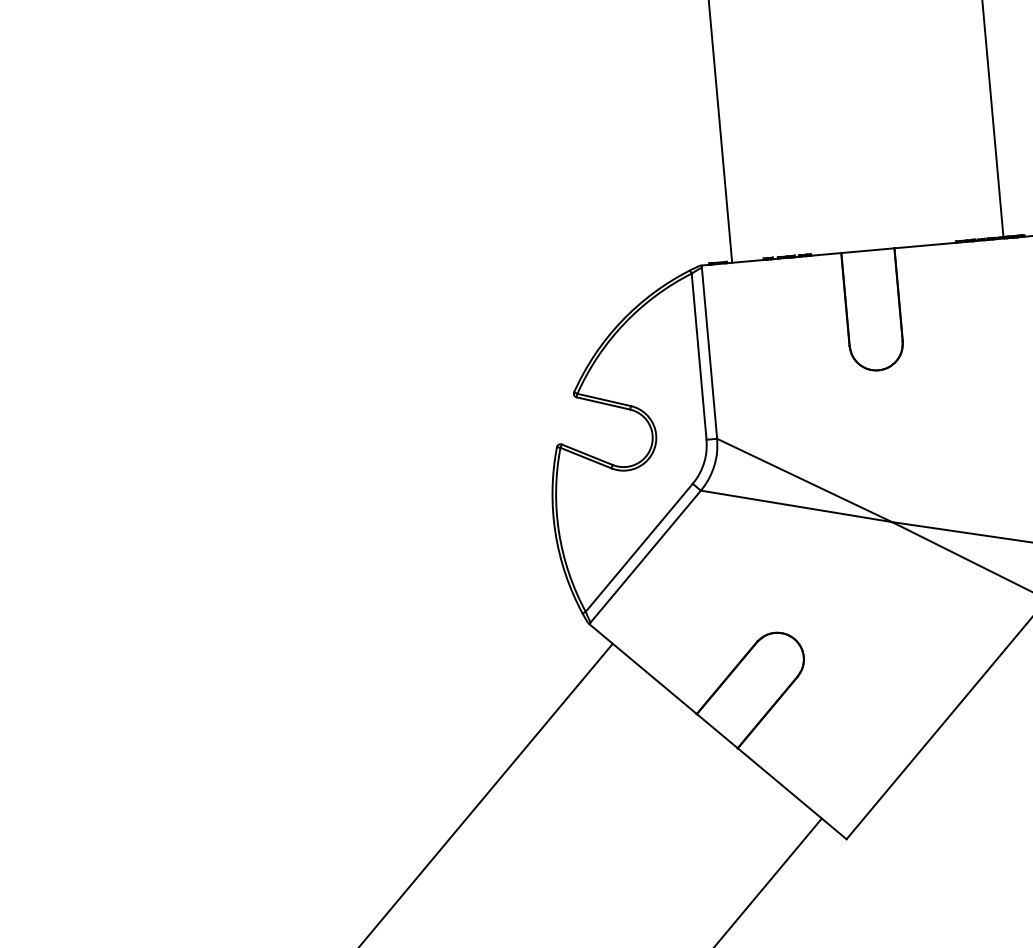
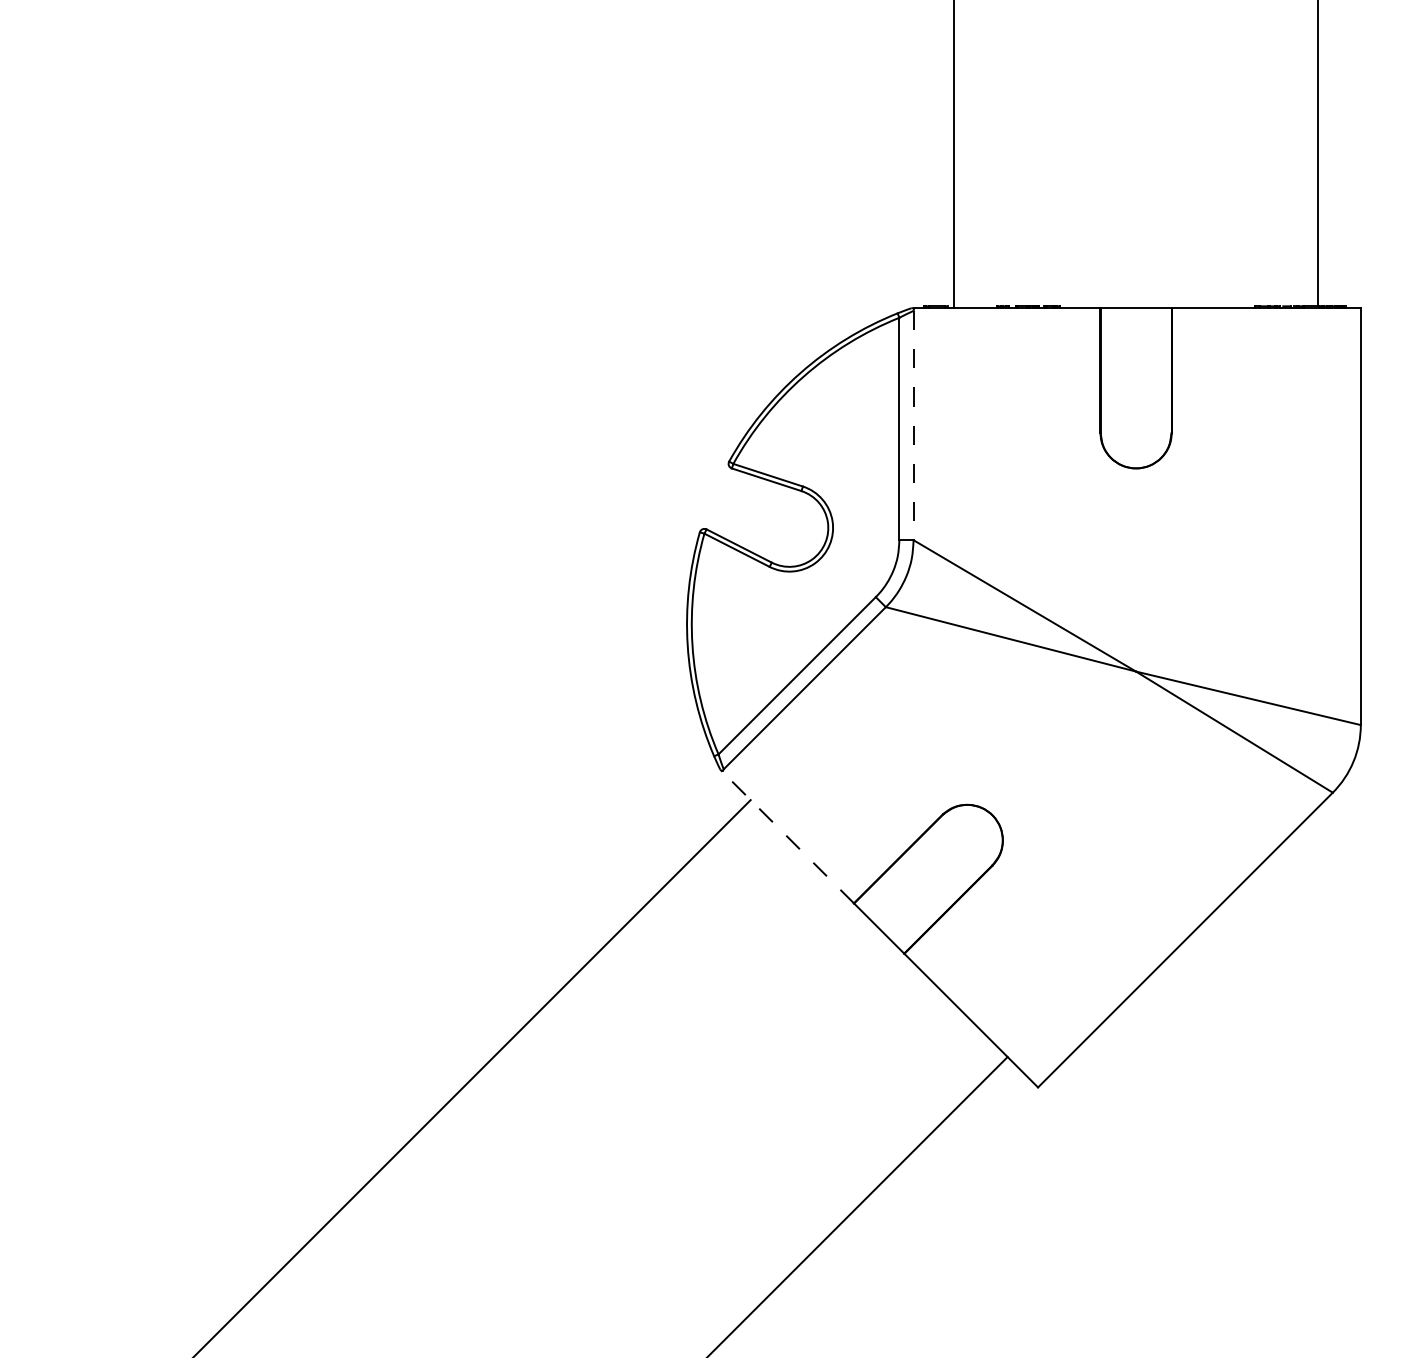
line: (709, 353) -> (913, 425), solid -> dashed
line: (642, 669) -> (787, 837), solid -> dashed

